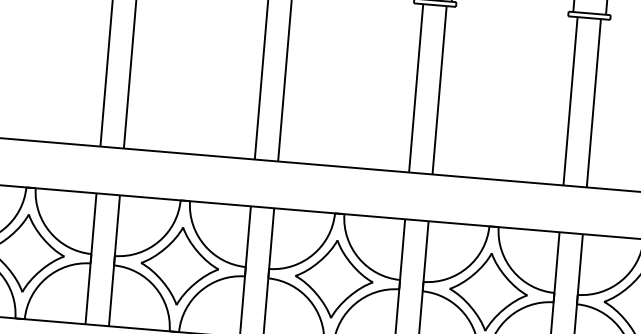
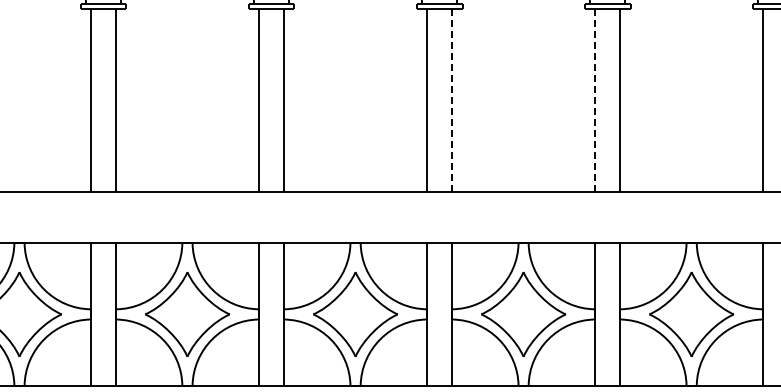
line: (439, 90) -> (452, 100), solid -> dashed
line: (570, 101) -> (594, 100), solid -> dashed

